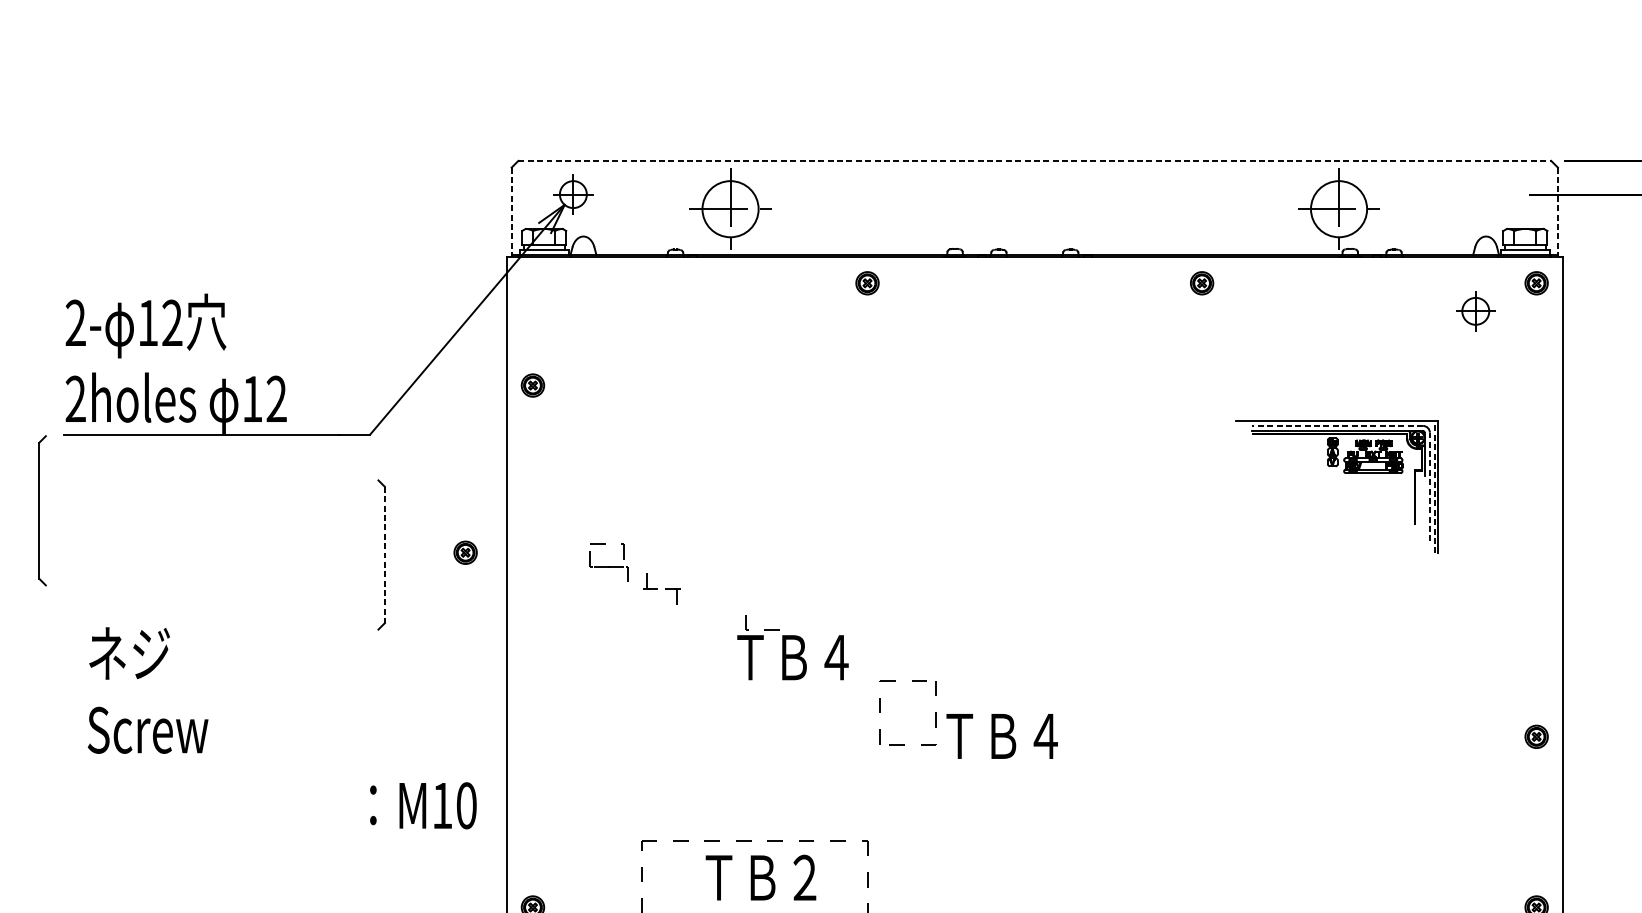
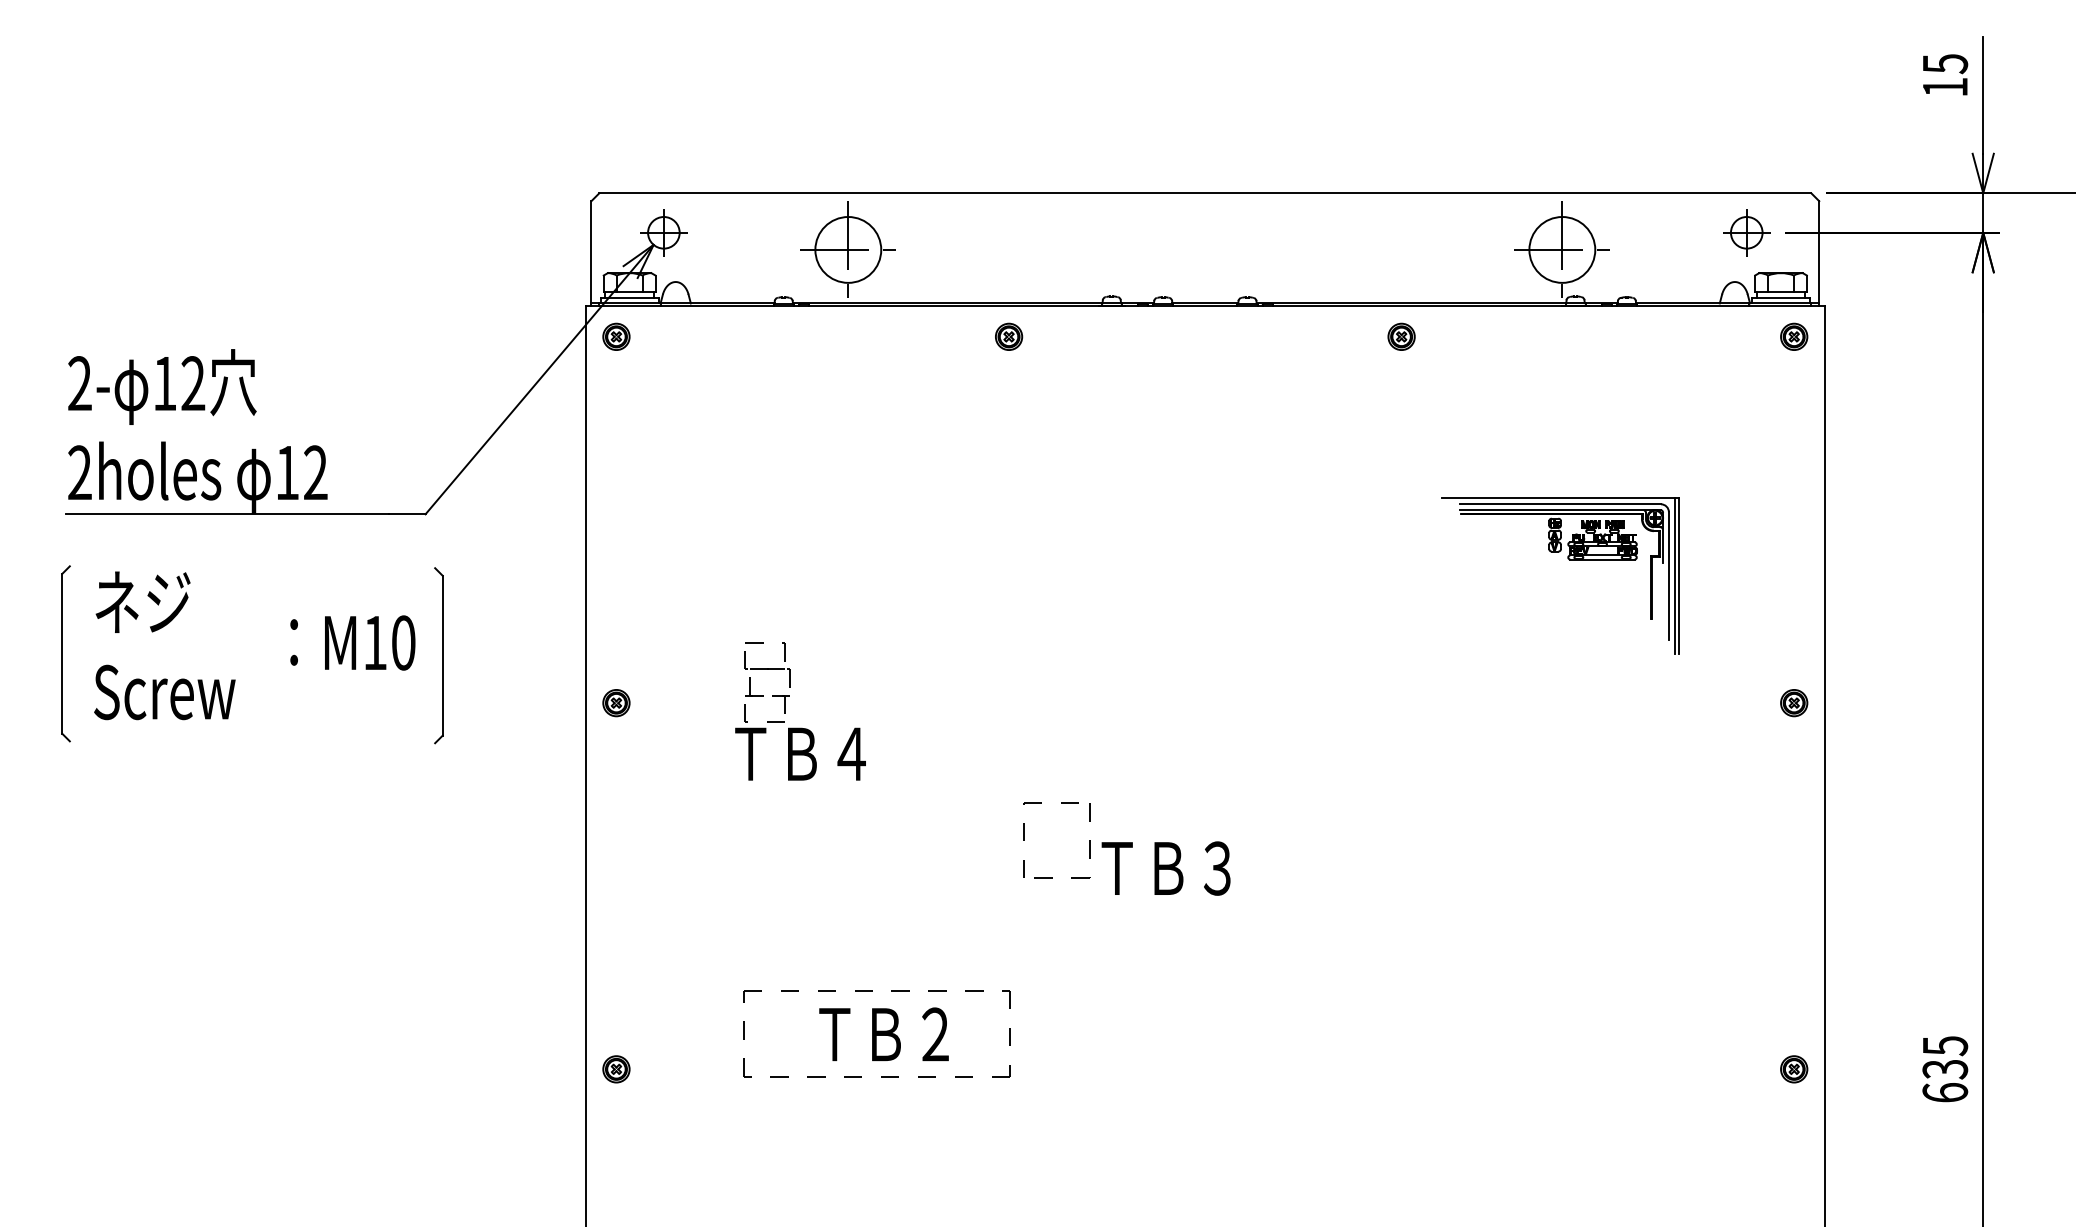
line: (1034, 161) -> (1205, 193), dashed -> solid
line: (511, 213) -> (591, 254), dashed -> solid
line: (1558, 213) -> (1819, 254), dashed -> solid
part: (1475, 311) -> (1746, 232), moved
part: (533, 385) -> (616, 336), moved
line: (1337, 426) -> (1560, 504), dashed -> solid
line: (1429, 486) -> (1668, 575), dashed -> solid
line: (1434, 487) -> (1674, 576), dashed -> solid
part: (42, 510) -> (65, 653), moved
part: (465, 553) -> (616, 703), moved
line: (384, 554) -> (442, 655), dashed -> solid
part: (608, 562) -> (767, 664), moved
part: (792, 647) -> (800, 742), moved
text: (147, 690) -> (164, 645), moved
text: (1046, 736) -> (1218, 868), ＴＢ４ -> ＴＢ３
part: (1536, 737) -> (1794, 703), moved
text: (423, 805) -> (352, 642), moved

